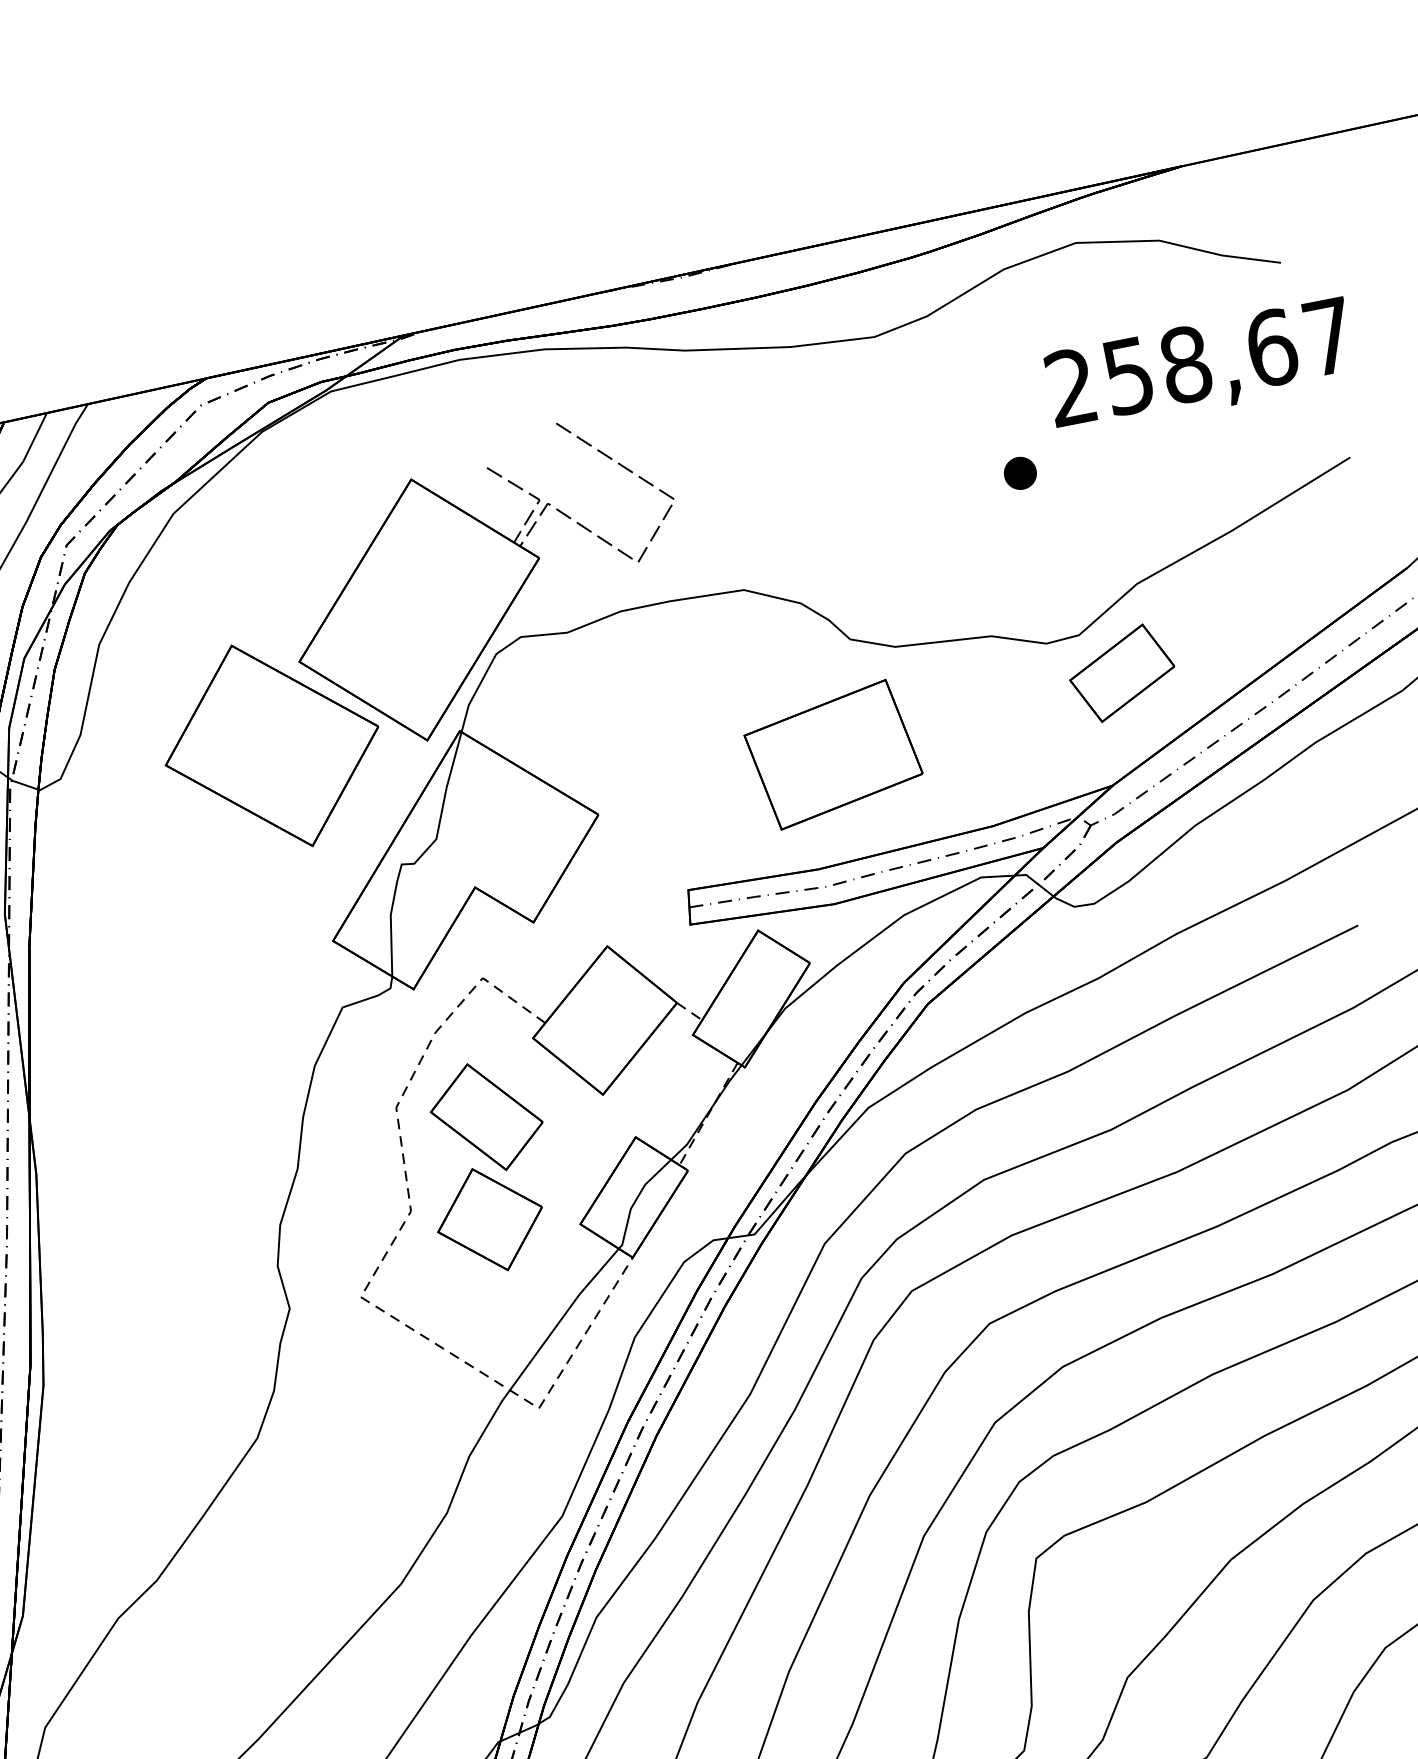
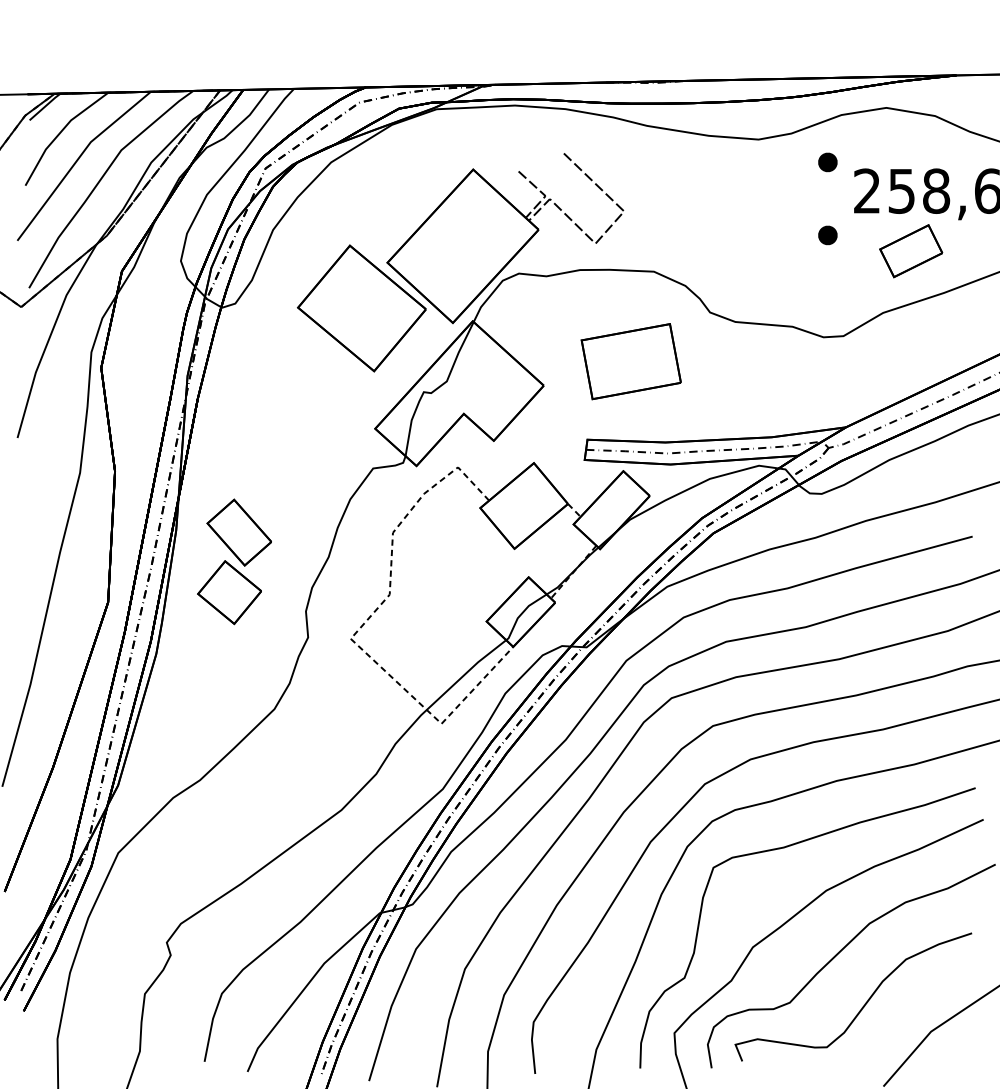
part: (996, 352) -> (827, 162), added
part: (1122, 673) -> (911, 251), moved
part: (832, 754) -> (630, 361), moved
part: (487, 1166) -> (234, 561), moved

